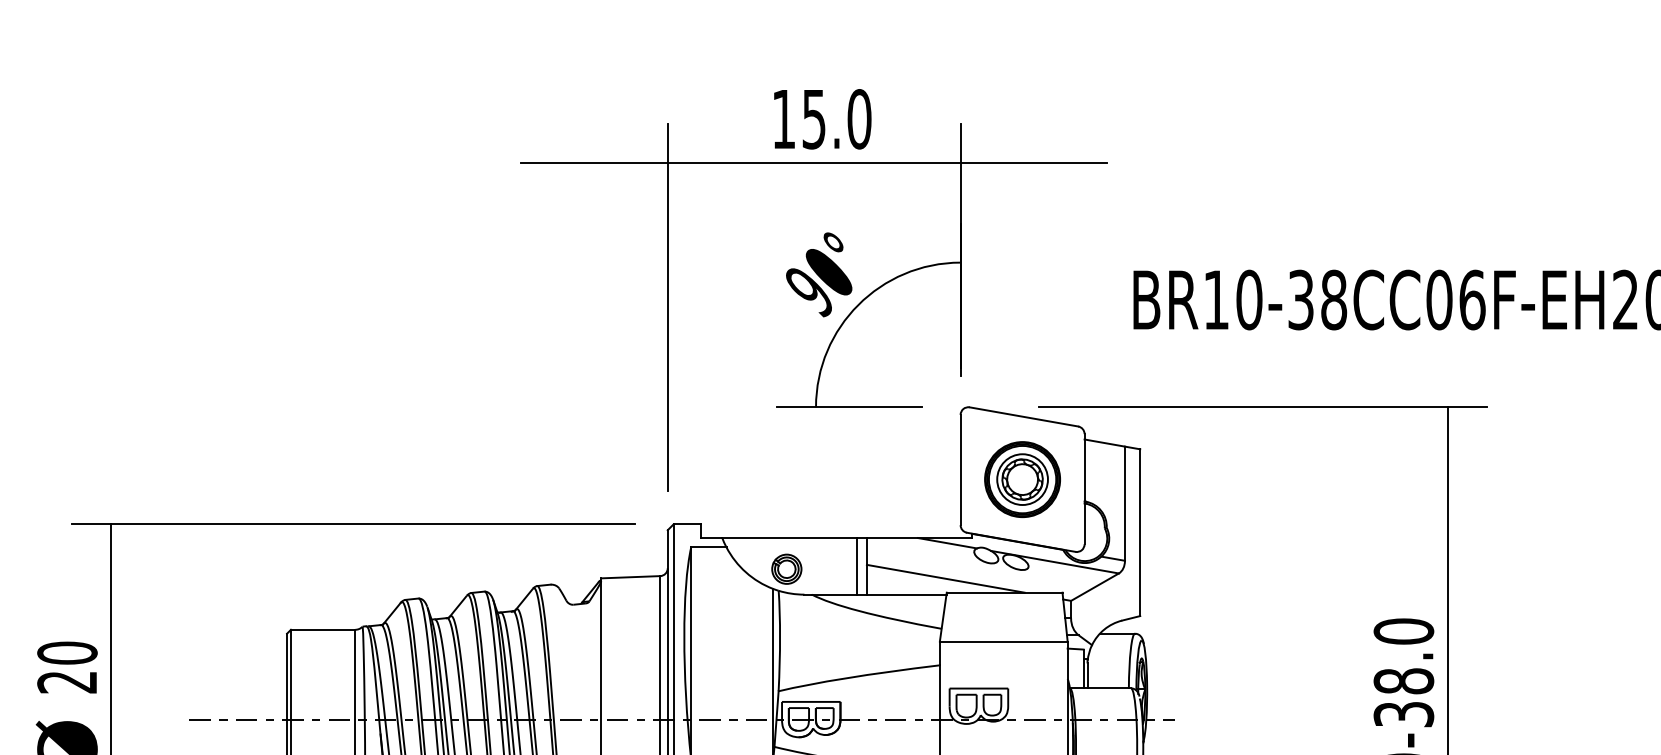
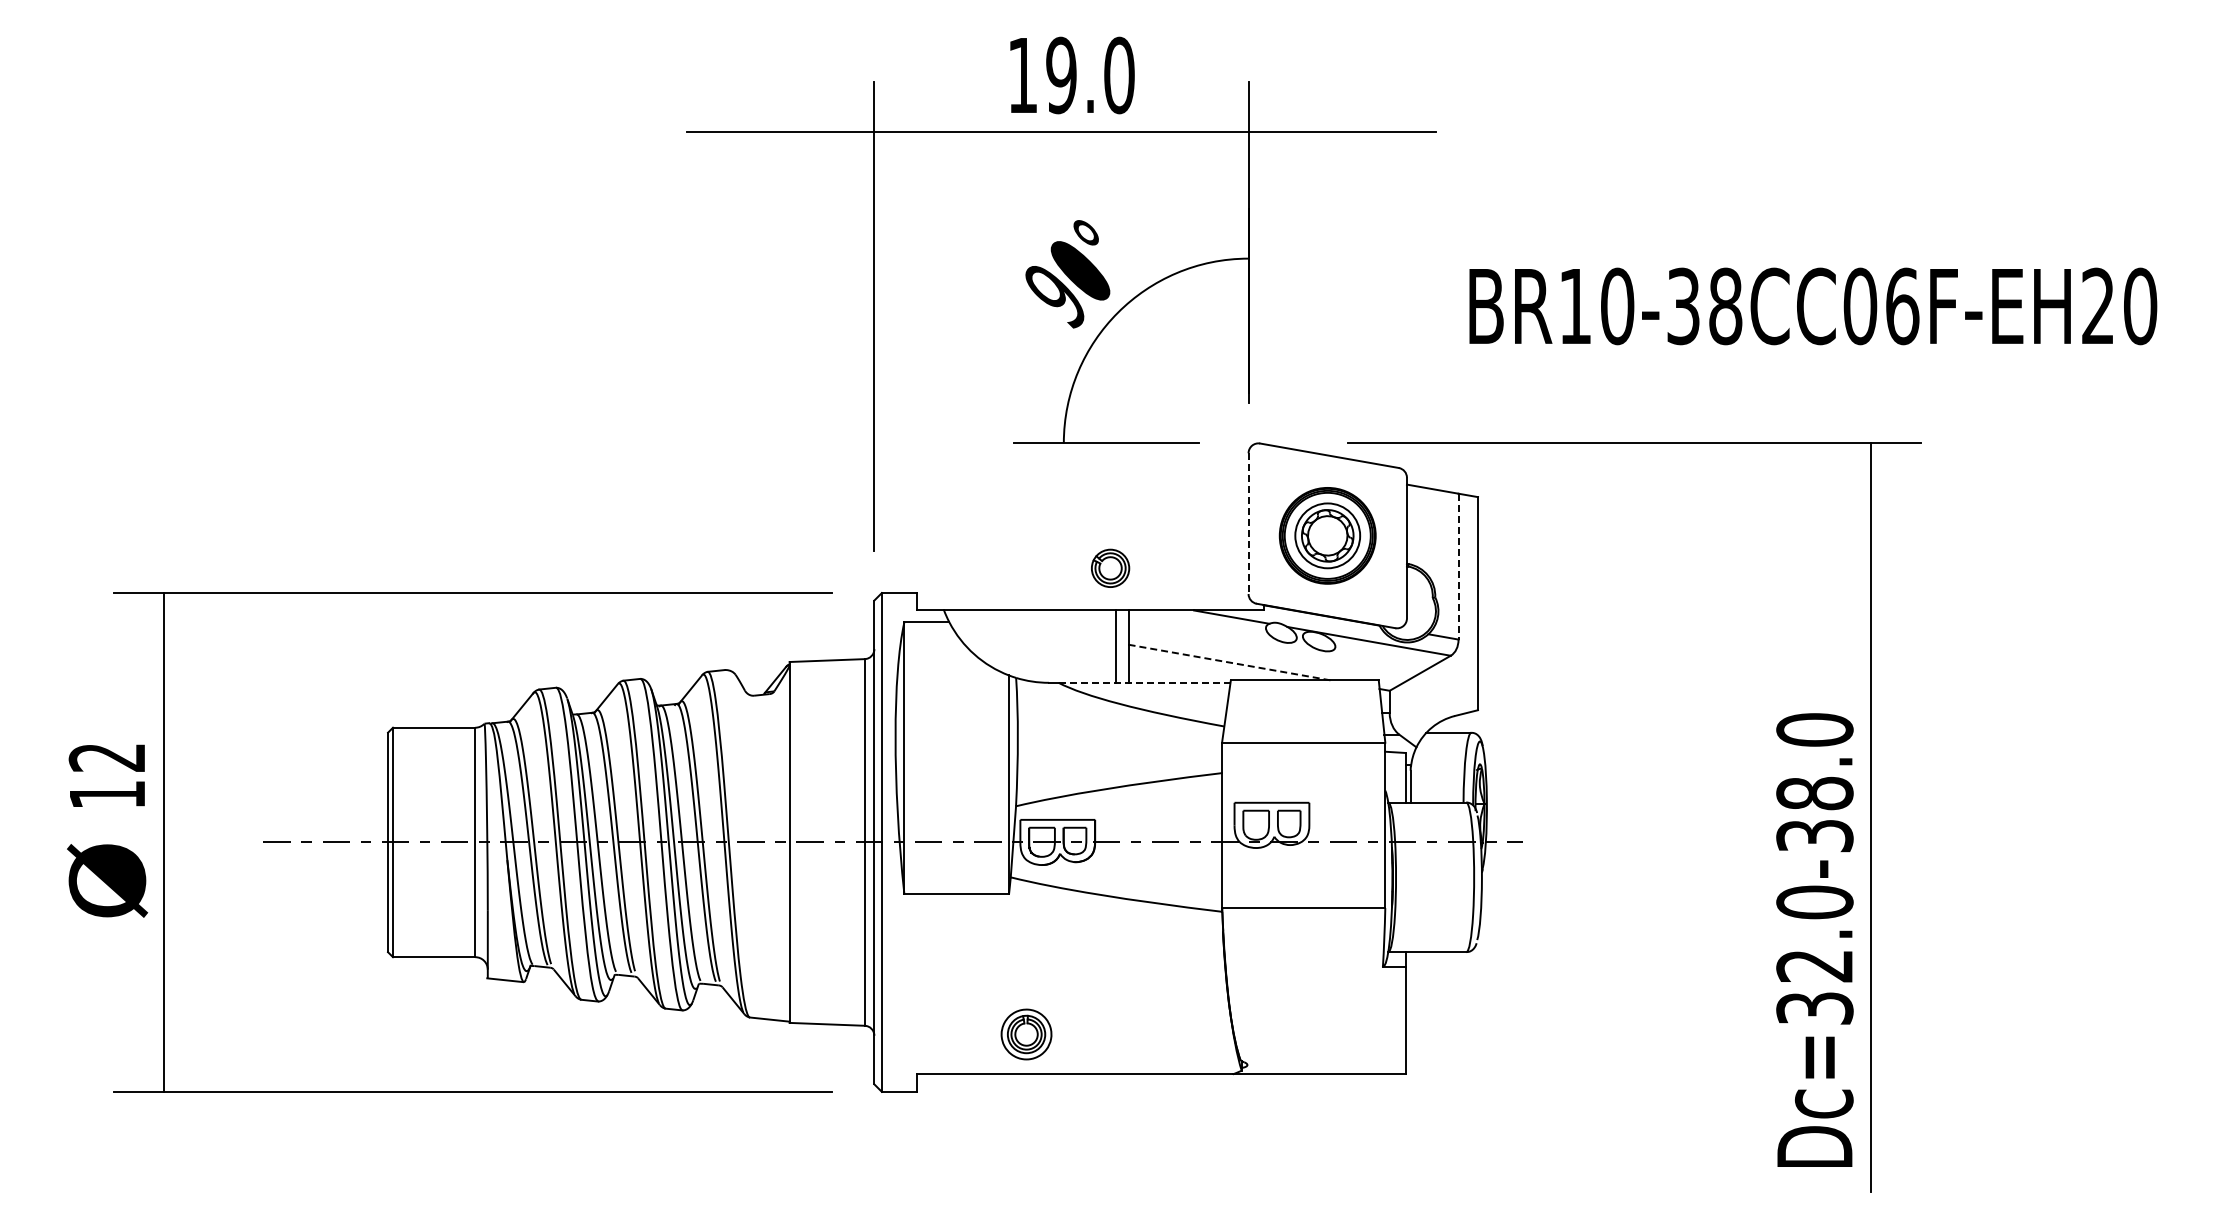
text: (814, 119) -> (1061, 75), 15.0 -> 19.0
line: (960, 470) -> (1248, 524), solid -> dashed
line: (1124, 503) -> (1458, 566), solid -> dashed
part: (786, 568) -> (1110, 567), moved
line: (945, 578) -> (1229, 662), solid -> dashed
line: (879, 594) -> (1144, 682), solid -> dashed
text: (67, 667) -> (107, 775), 20 -> 12

